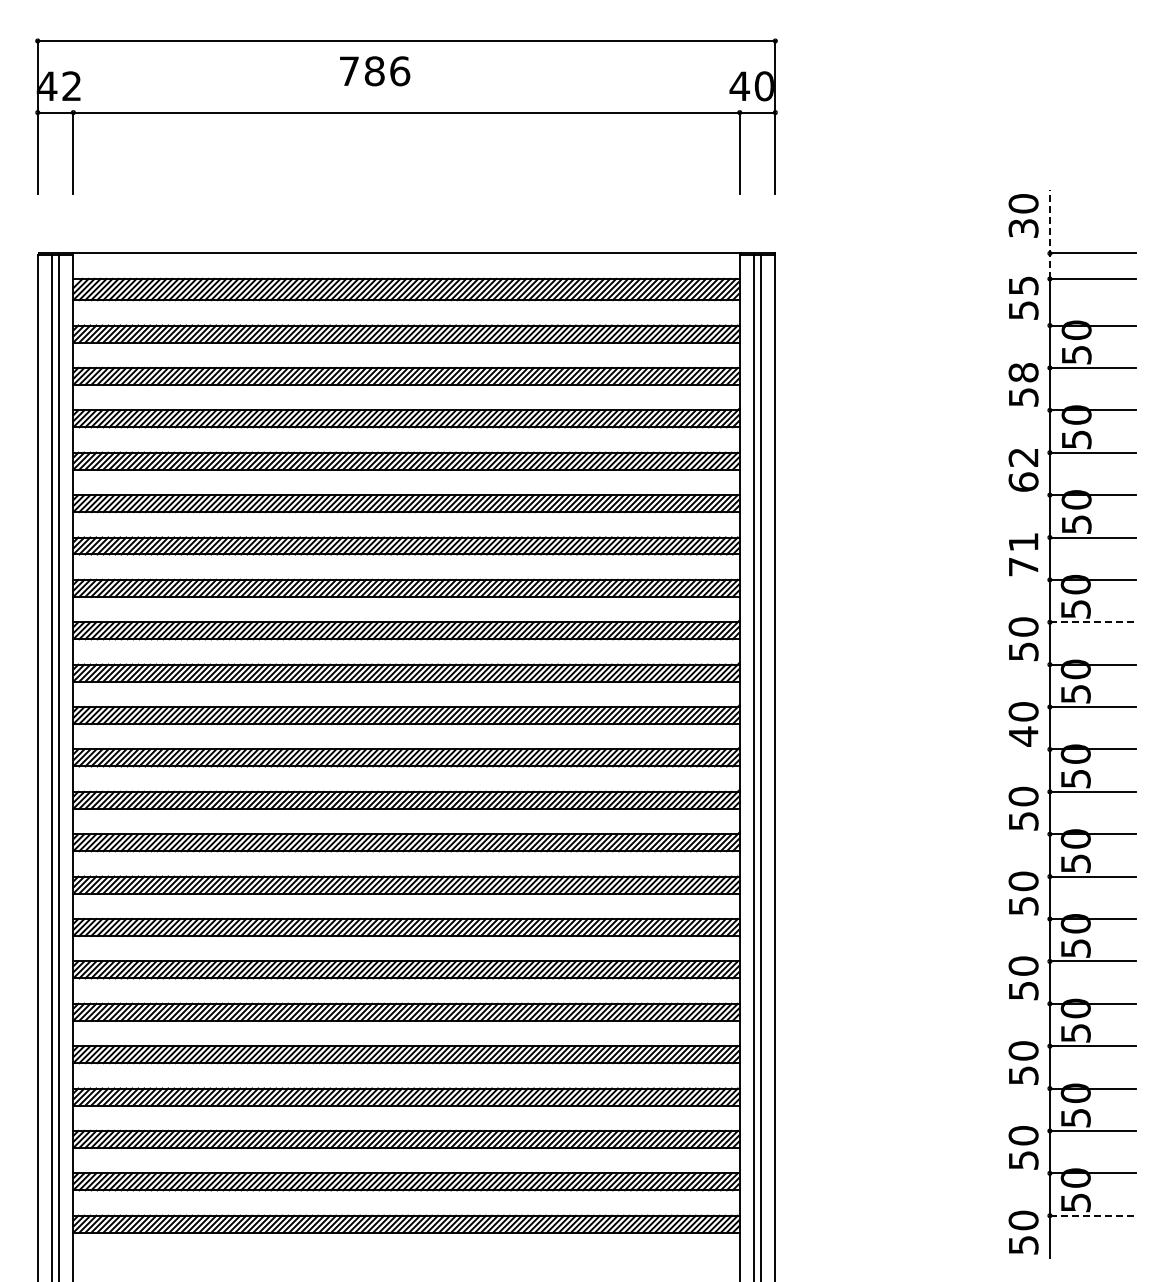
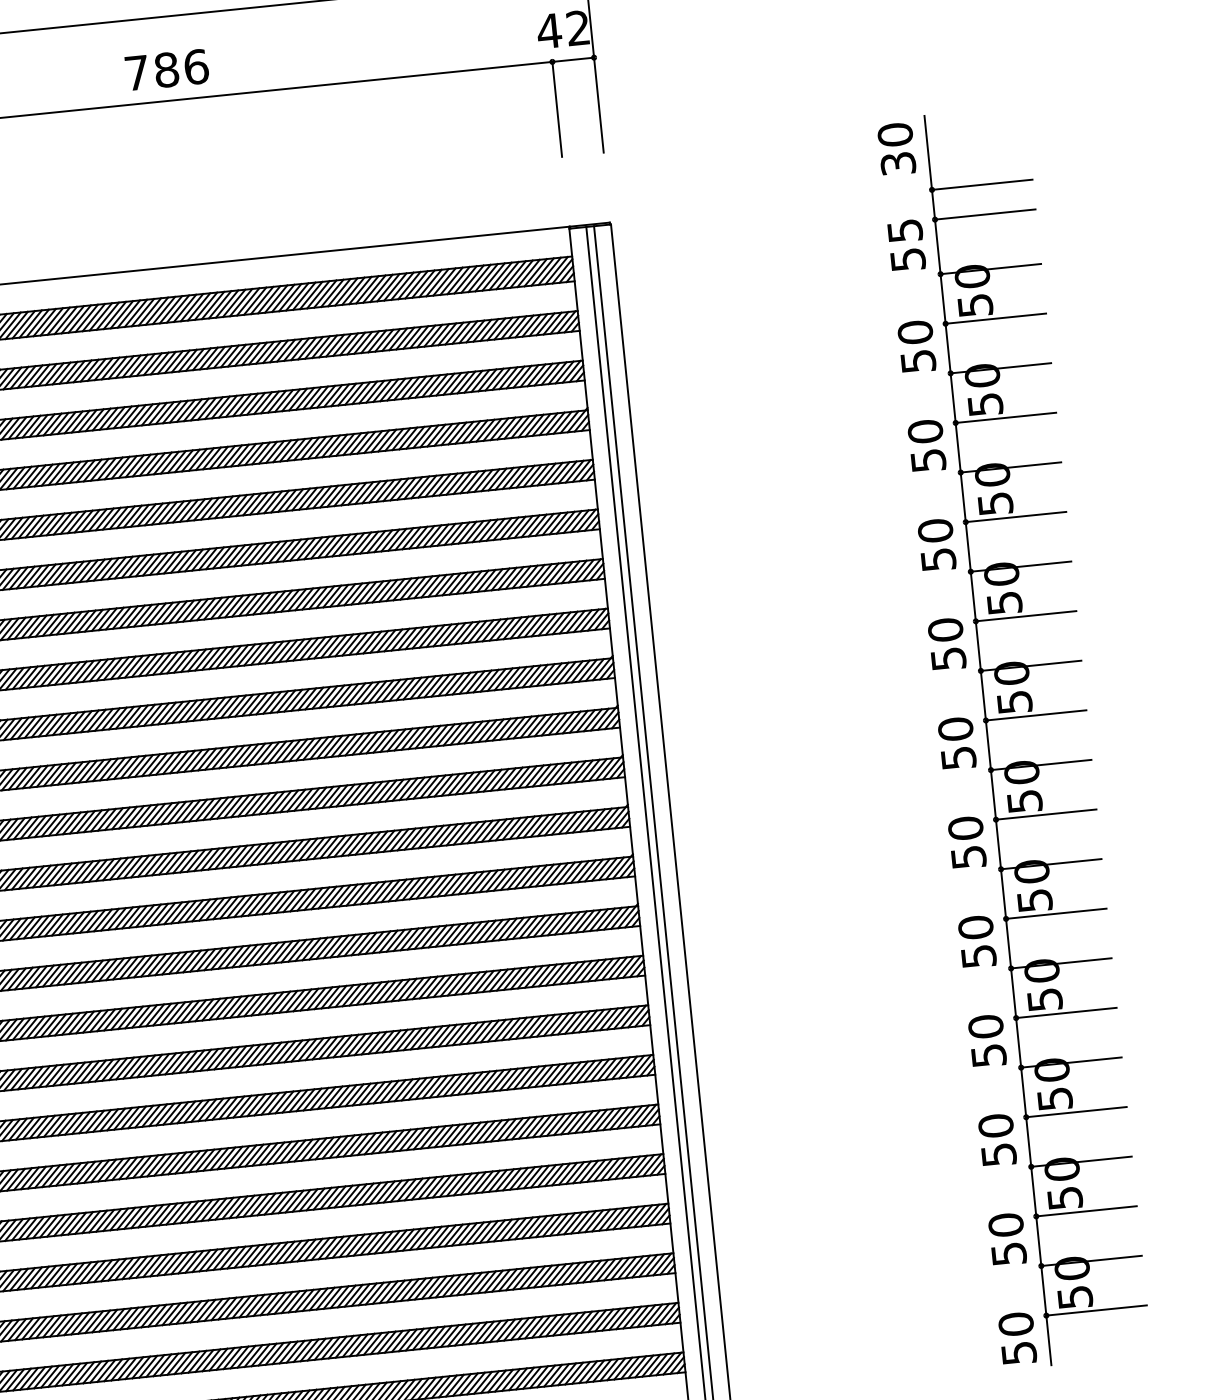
text: (375, 71) -> (167, 70), moved
text: (763, 86) -> (577, 28), 40 -> 42
line: (1049, 234) -> (929, 167), dashed -> solid
text: (1023, 372) -> (915, 332), 58 -> 50
text: (1023, 469) -> (926, 445), 62 -> 50
text: (1023, 554) -> (936, 545), 71 -> 50
line: (1092, 622) -> (1025, 616), dashed -> solid
text: (1023, 736) -> (958, 758), 40 -> 50
line: (1092, 1215) -> (1096, 1310), dashed -> solid

